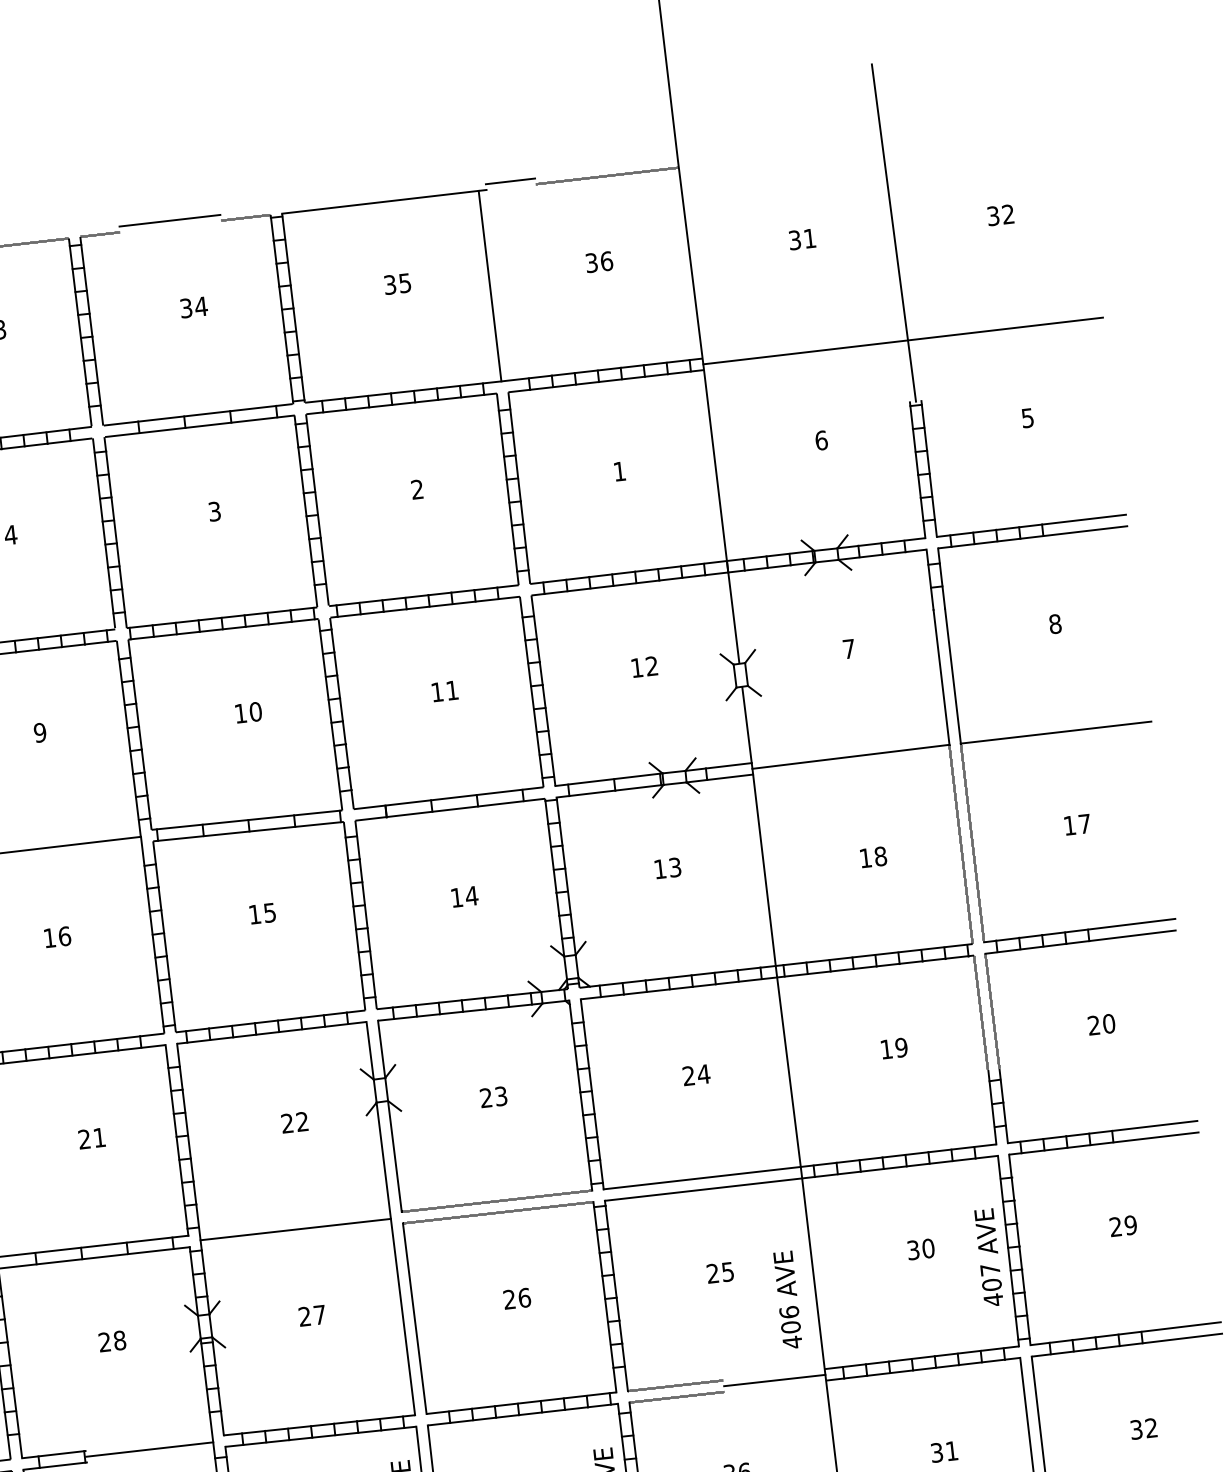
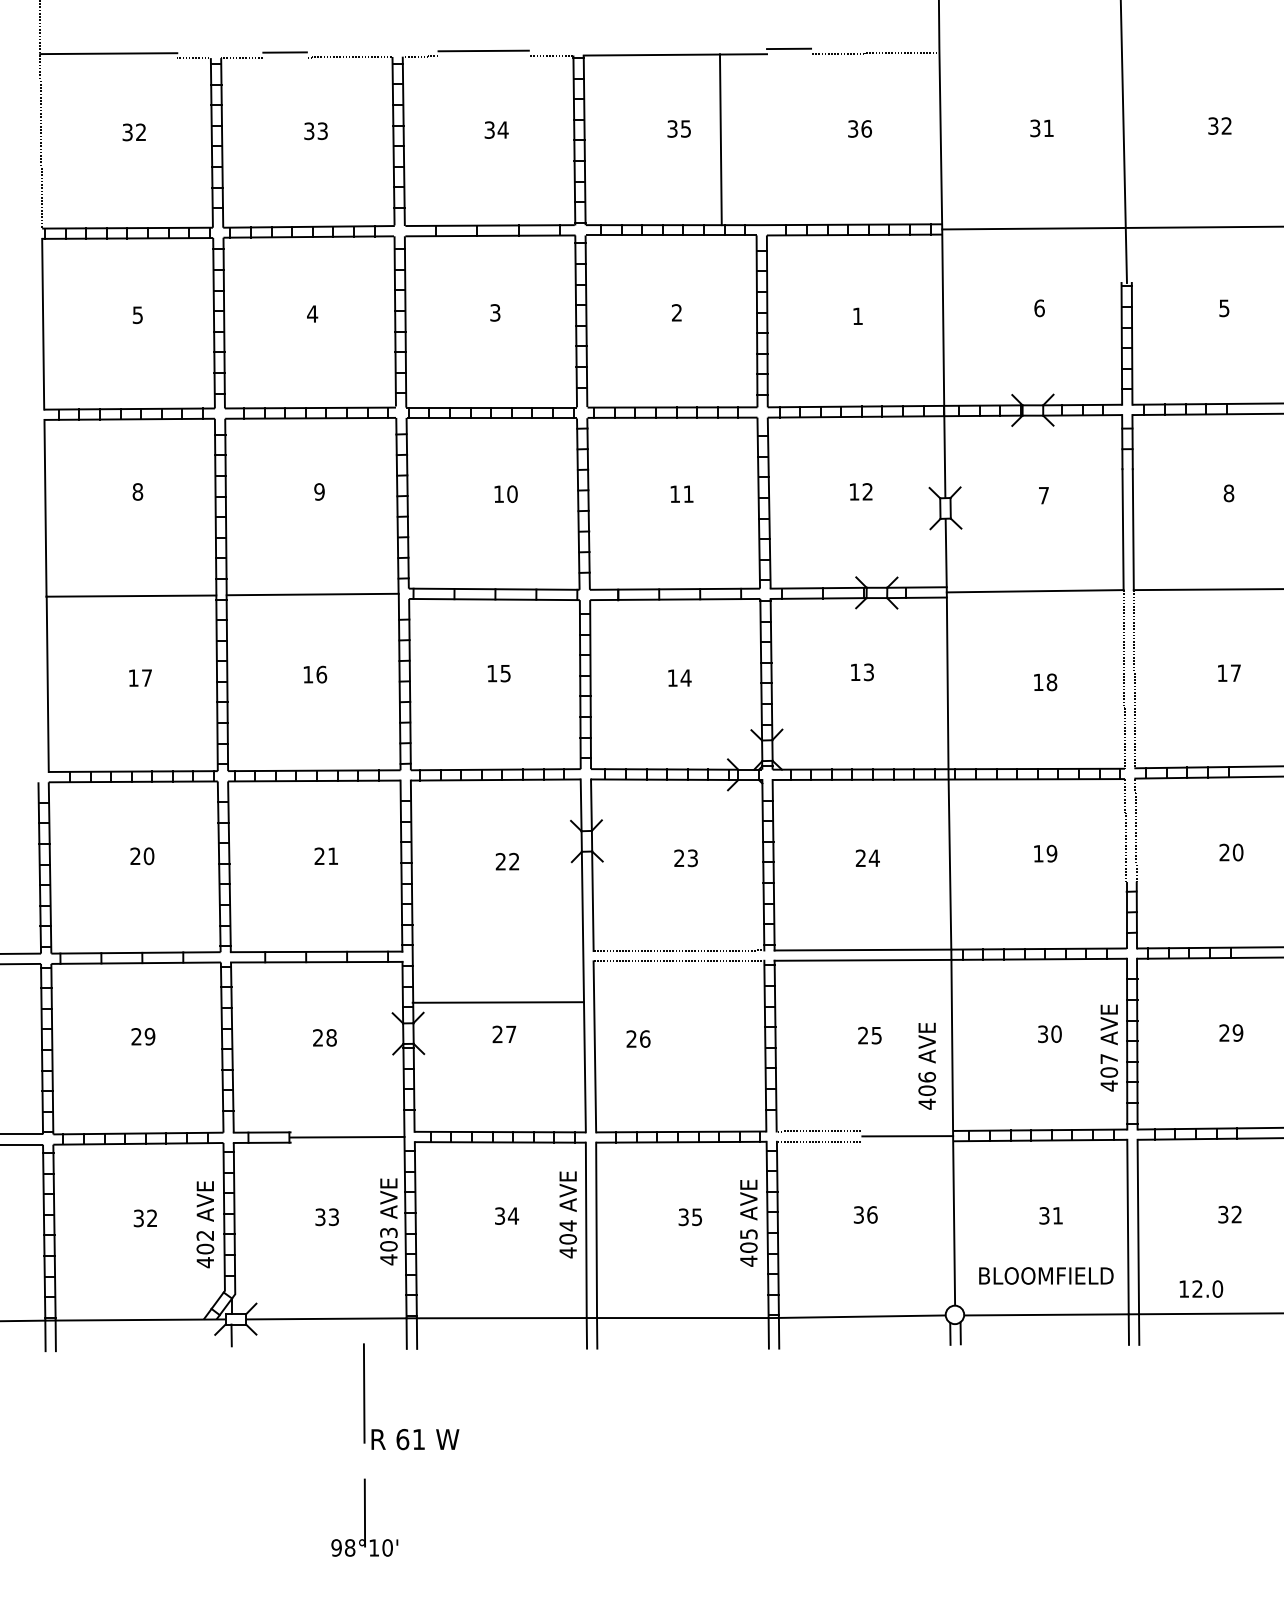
line: (489, 285) -> (720, 139), moved
line: (295, 1229) -> (497, 1002), moved
text: (517, 1298) -> (638, 1038), moved

